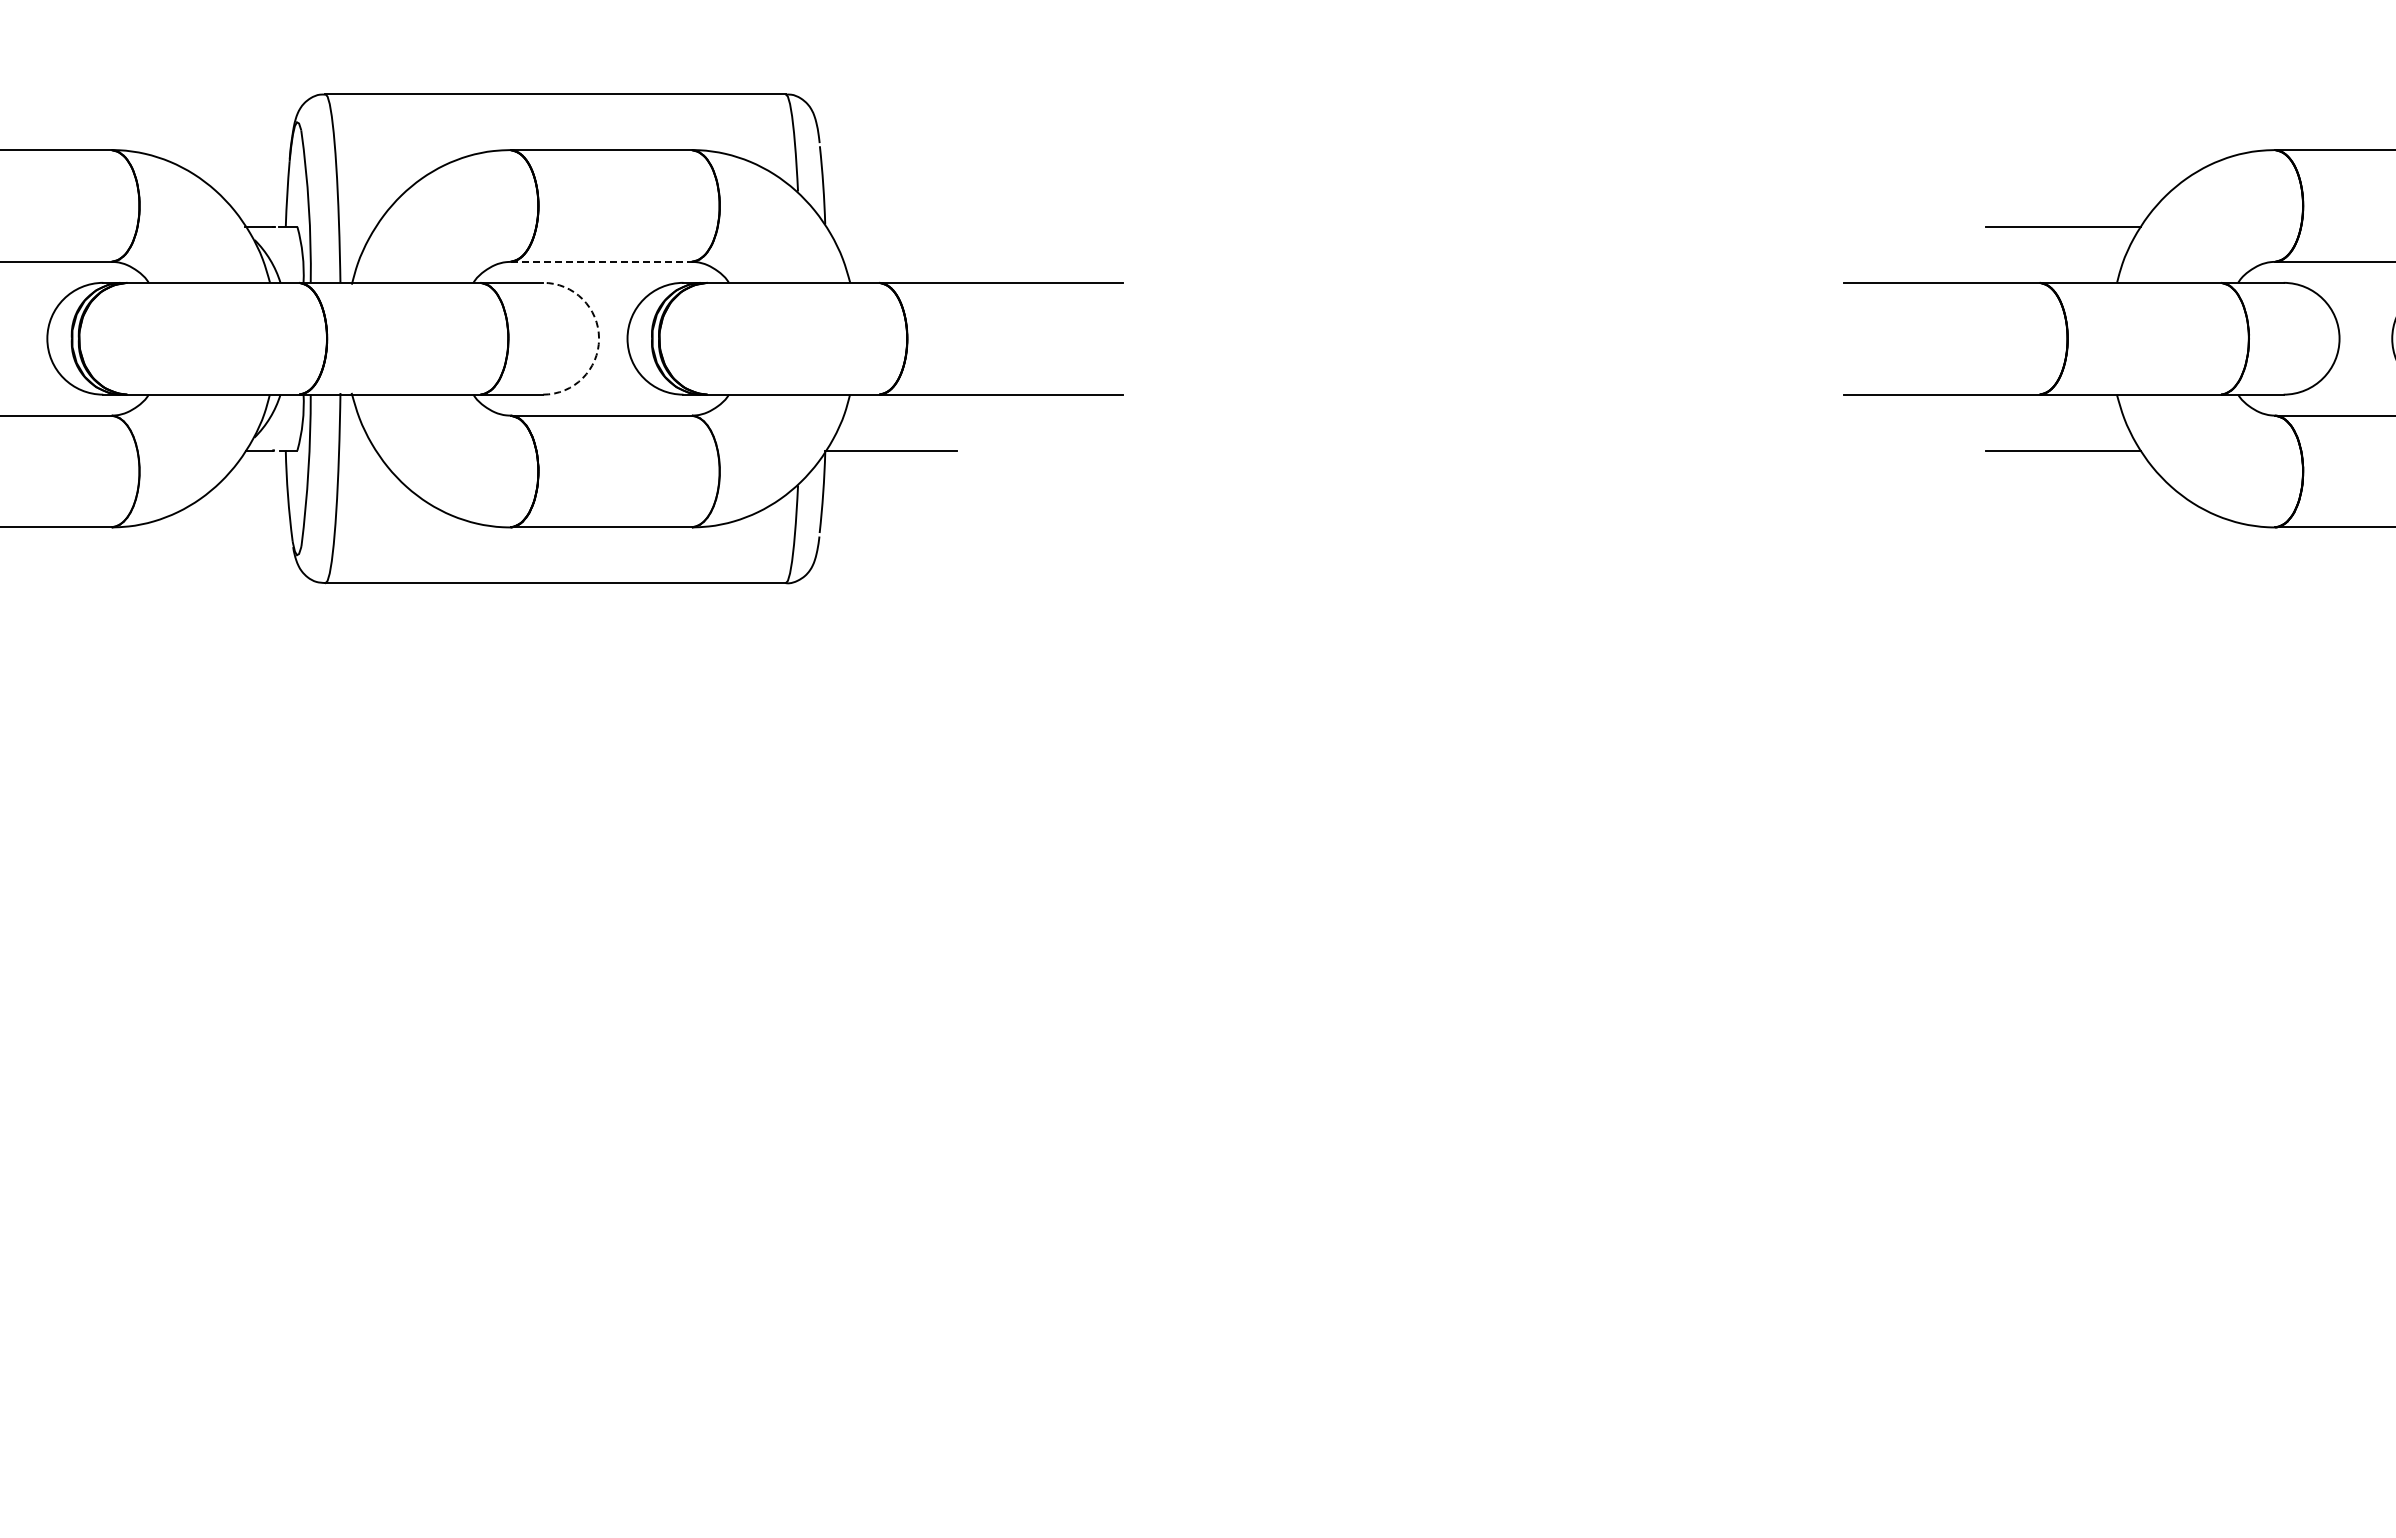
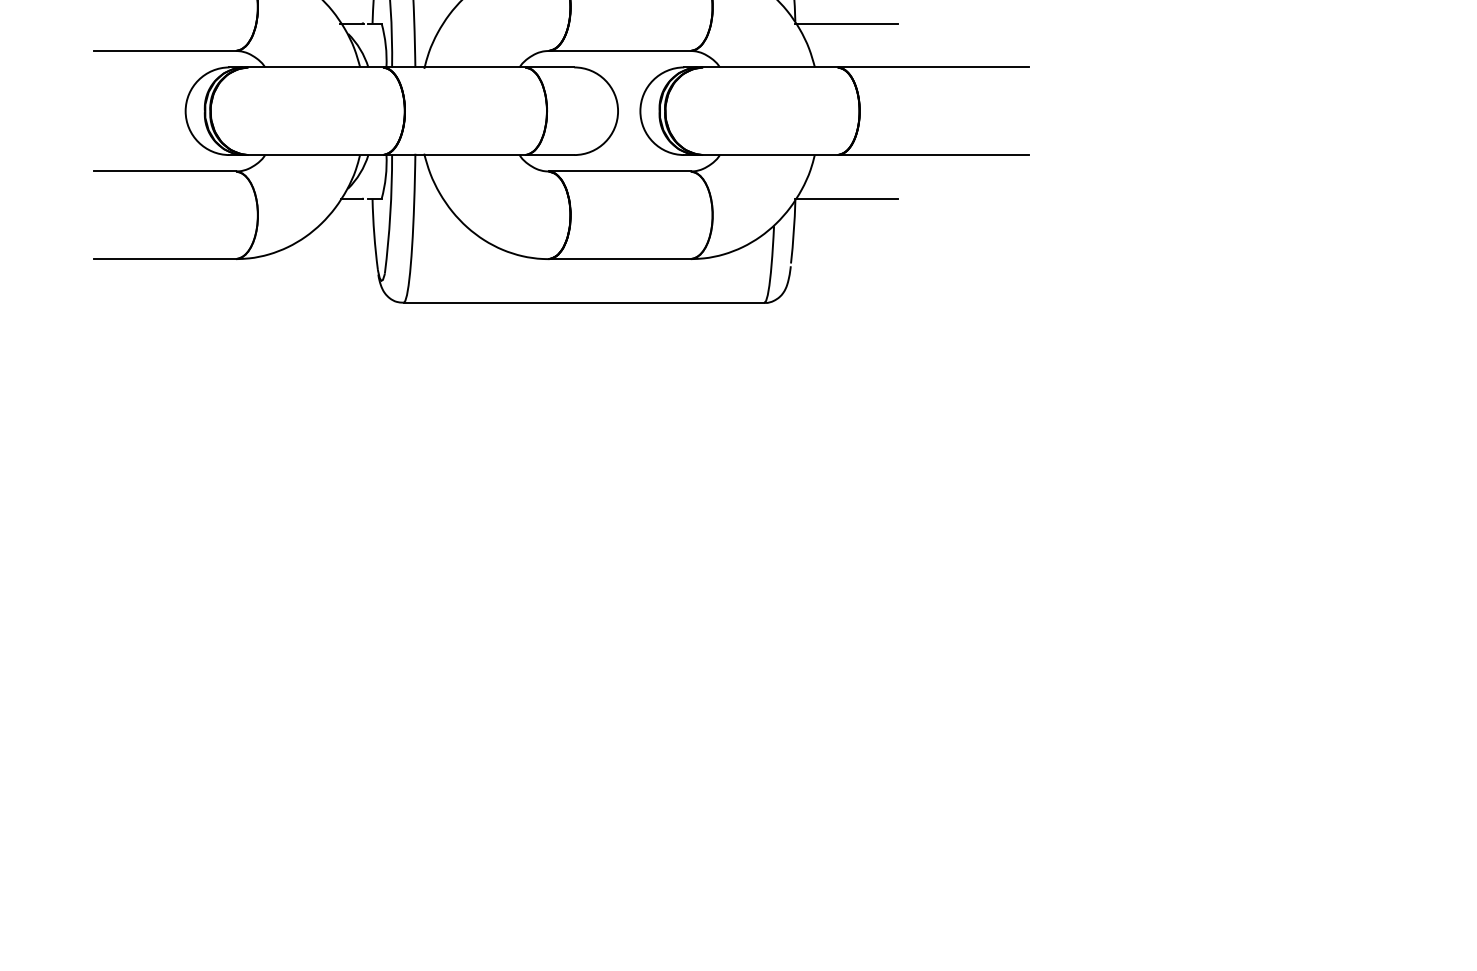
line: (890, 226) -> (846, 23), added
line: (601, 261) -> (619, 50), dashed -> solid
arc: (599, 338) -> (618, 111), dashed -> solid

